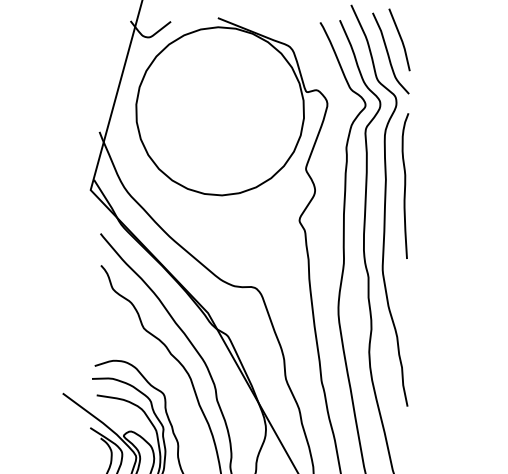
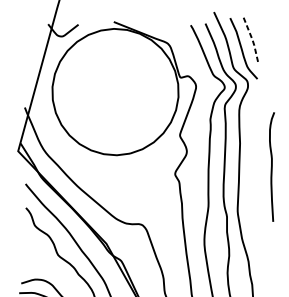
line: (401, 40) -> (251, 38), solid -> dashed
curve: (405, 185) -> (272, 166), moved

